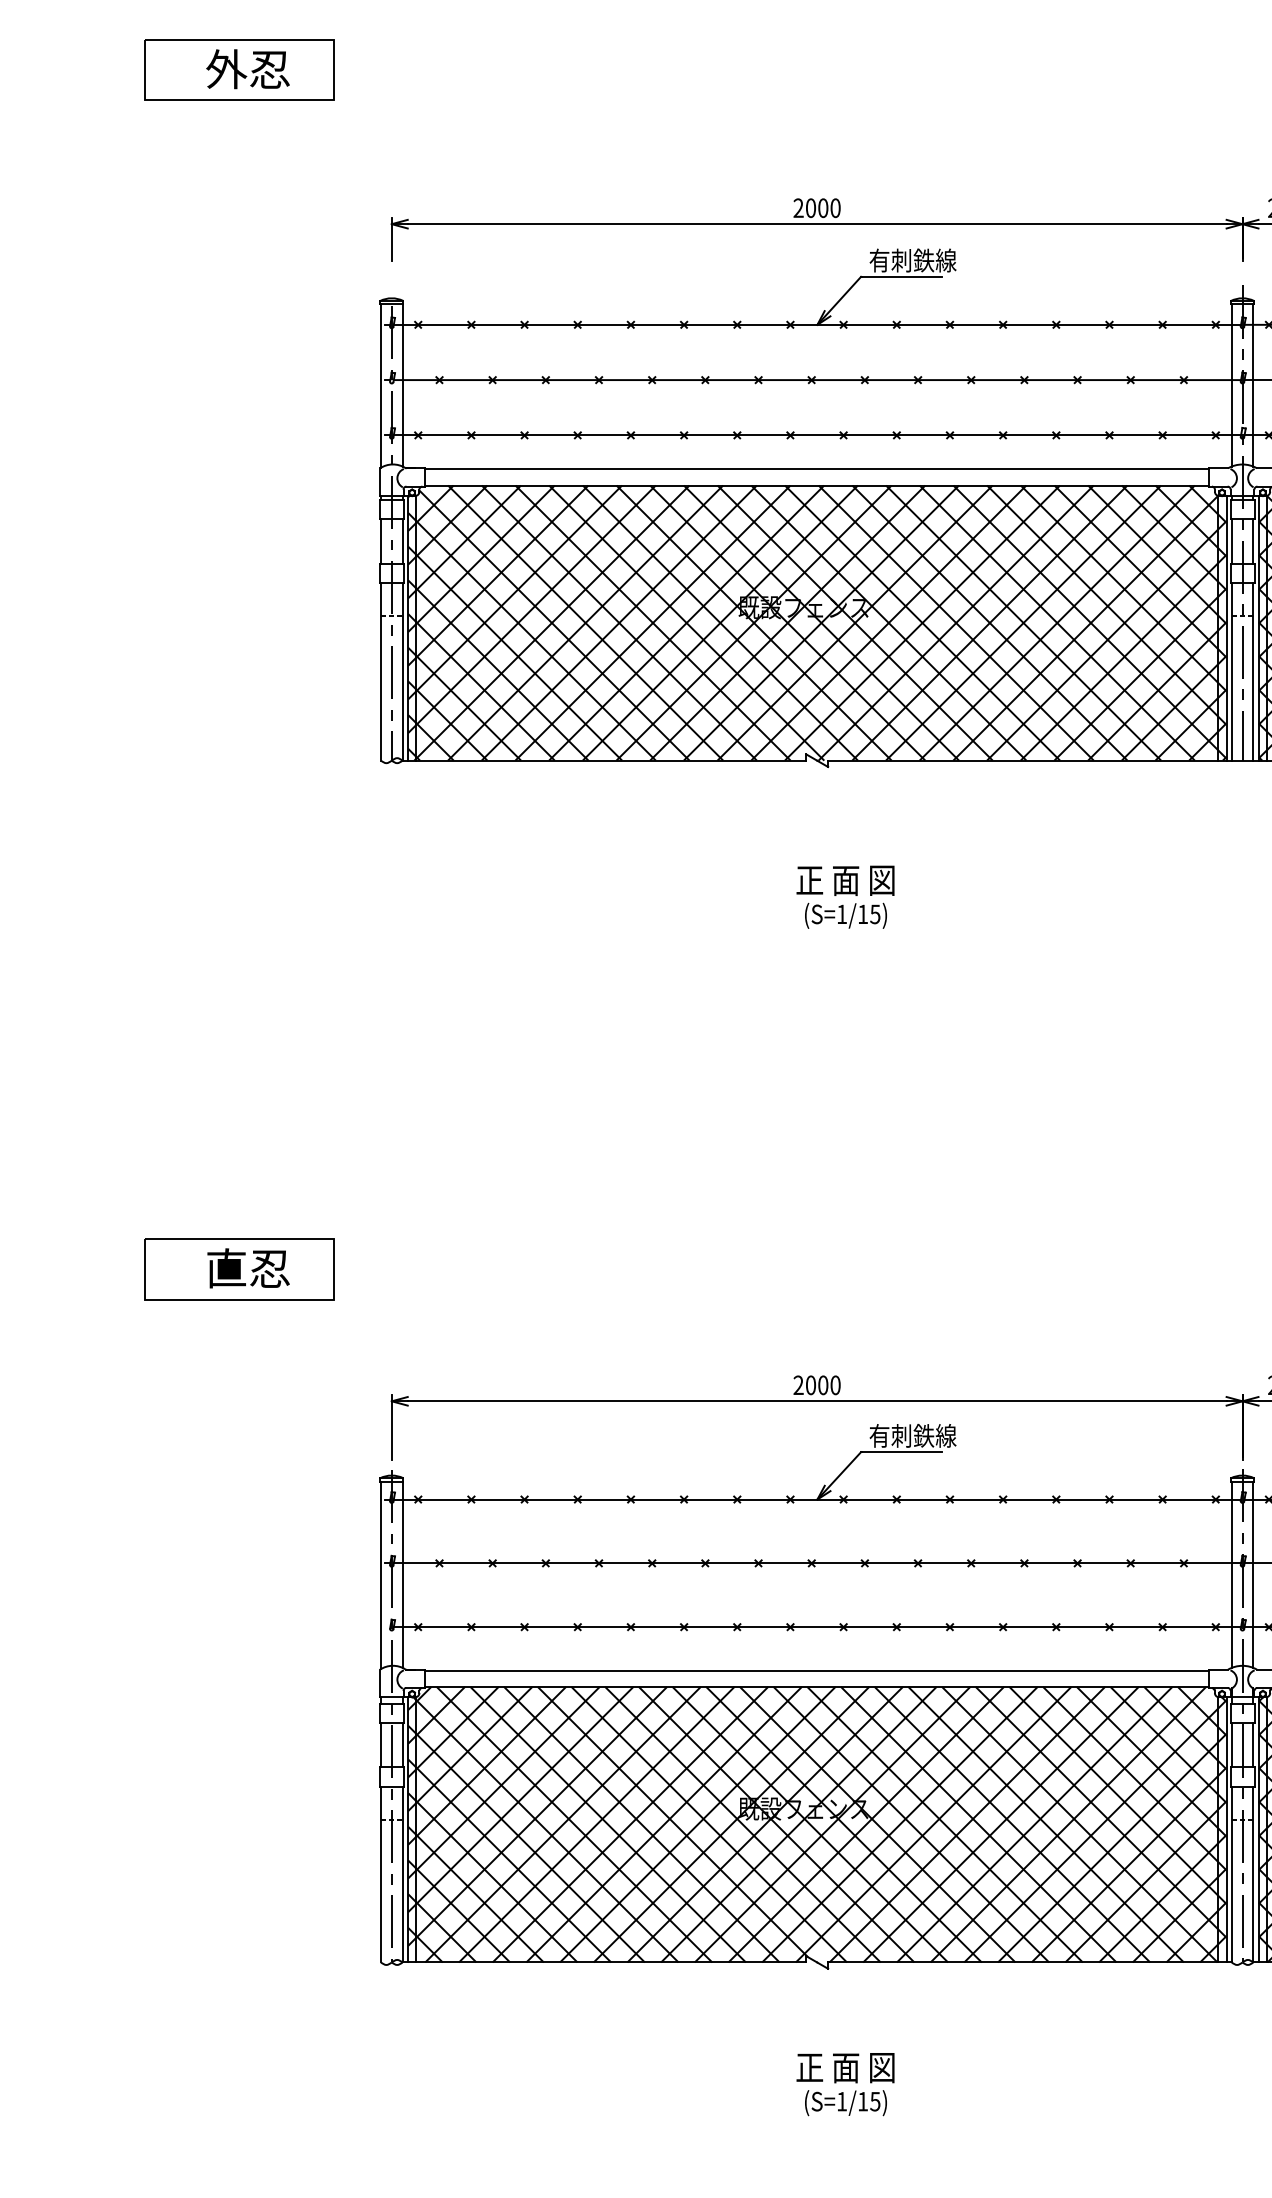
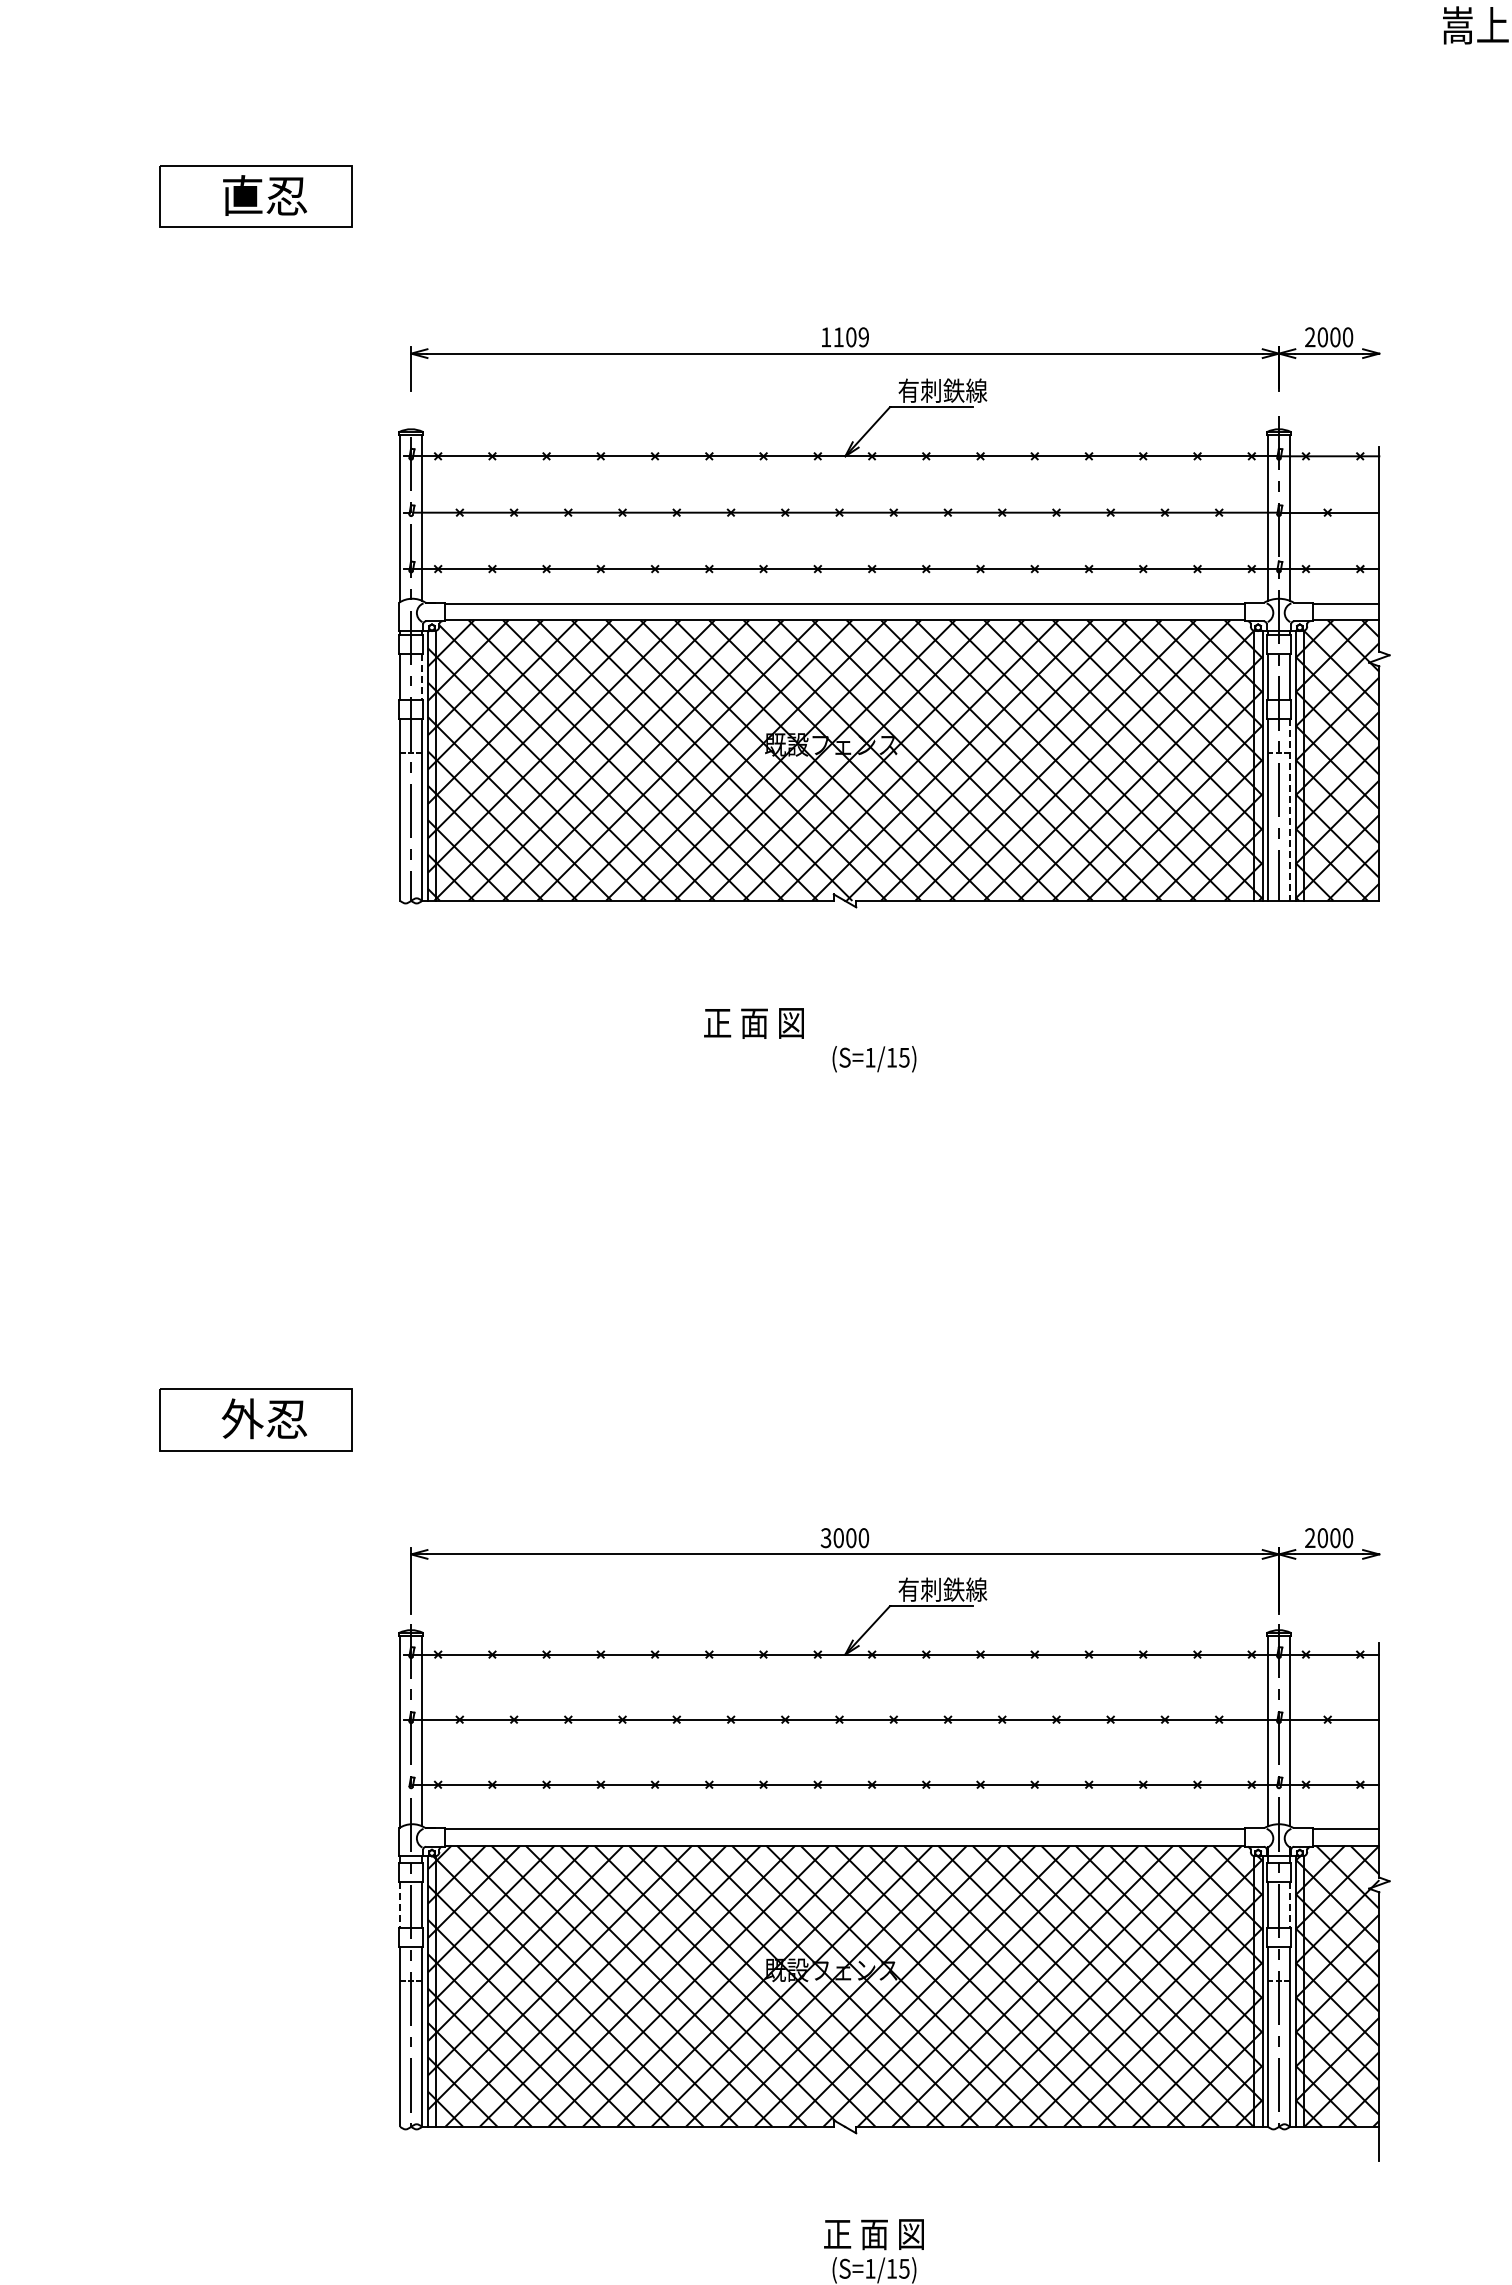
text: (226, 69) -> (242, 195), 外忍 -> 直忍
text: (817, 208) -> (845, 337), 2000 -> 1109
line: (402, 541) -> (422, 677), solid -> dashed
line: (1253, 672) -> (1290, 810), solid -> dashed
text: (845, 880) -> (753, 1023), moved
text: (226, 1268) -> (242, 1418), 直忍 -> 外忍
text: (797, 1385) -> (825, 1538), 2000 -> 3000
line: (381, 1745) -> (400, 1905), solid -> dashed
line: (1253, 1745) -> (1290, 1905), solid -> dashed

